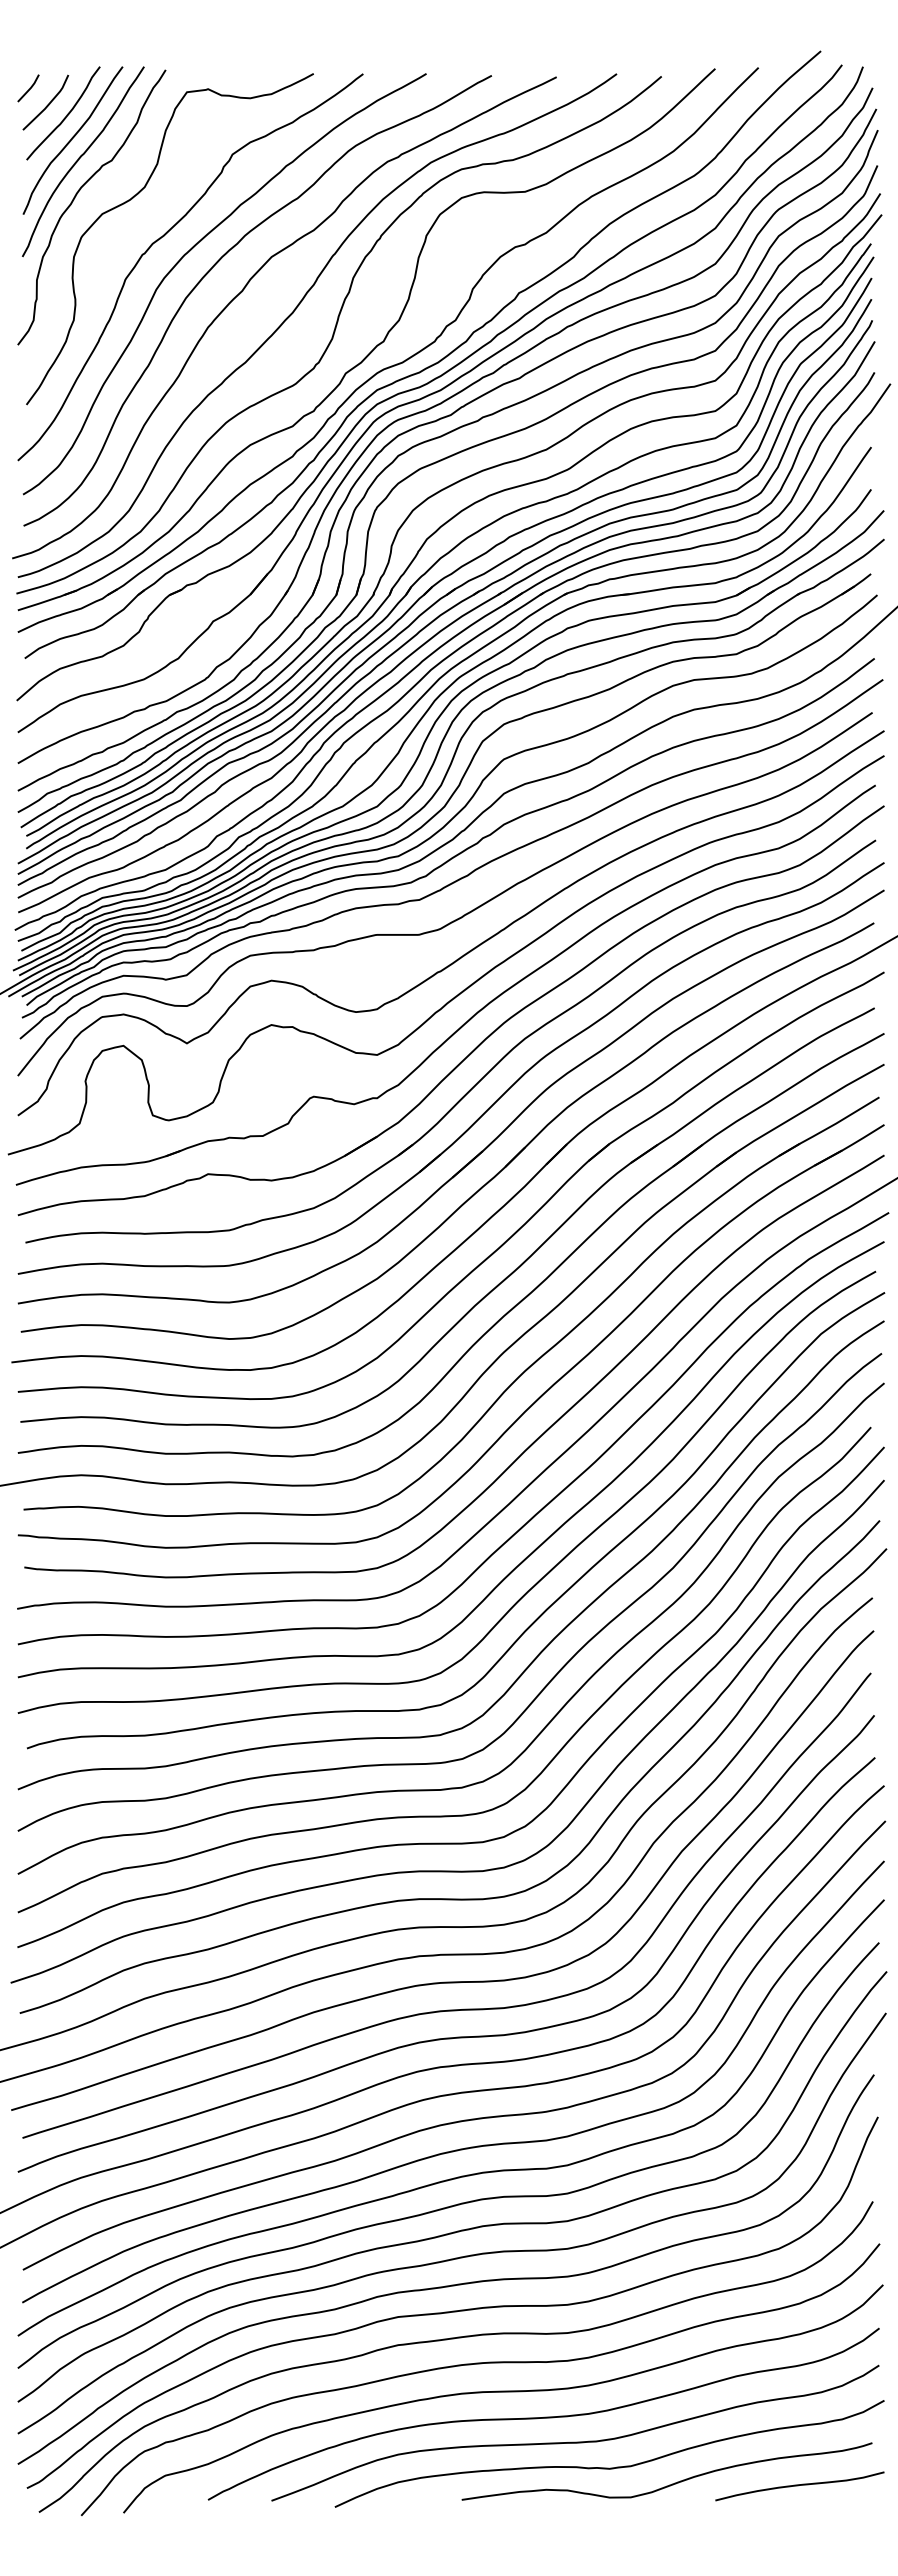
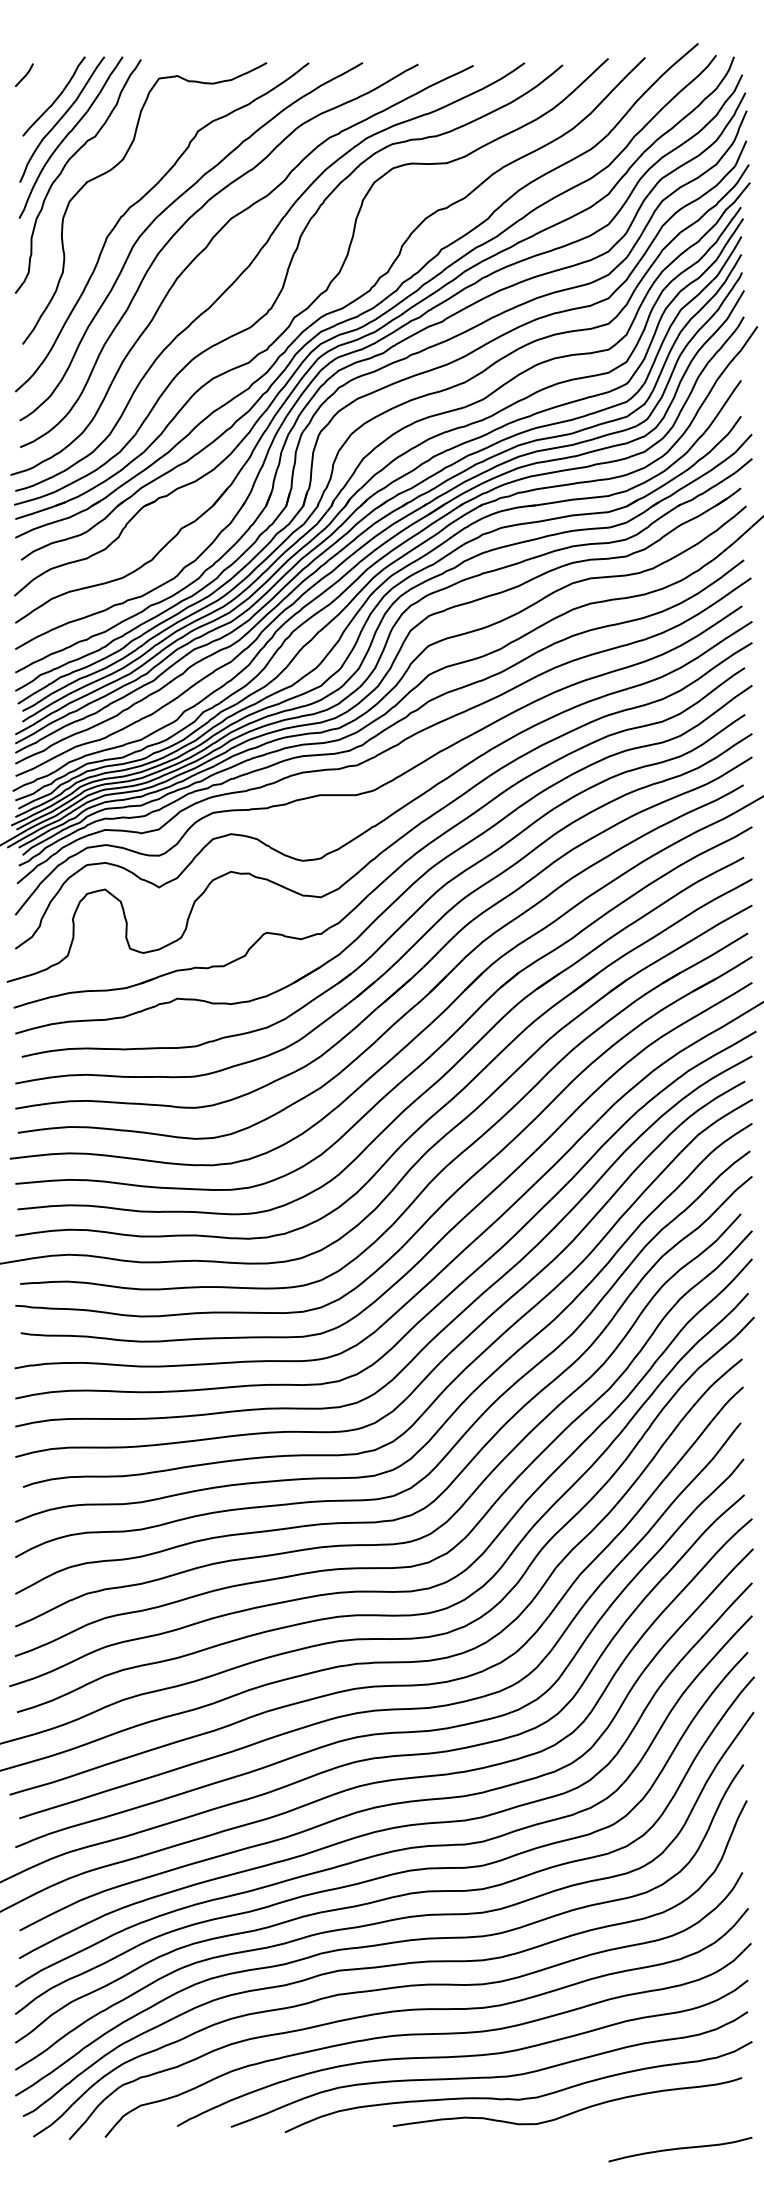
line: (47, 104) -> (40, 88), removed
curve: (799, 2485) -> (680, 2148), moved

